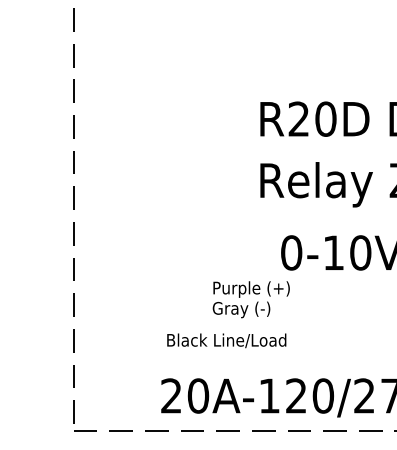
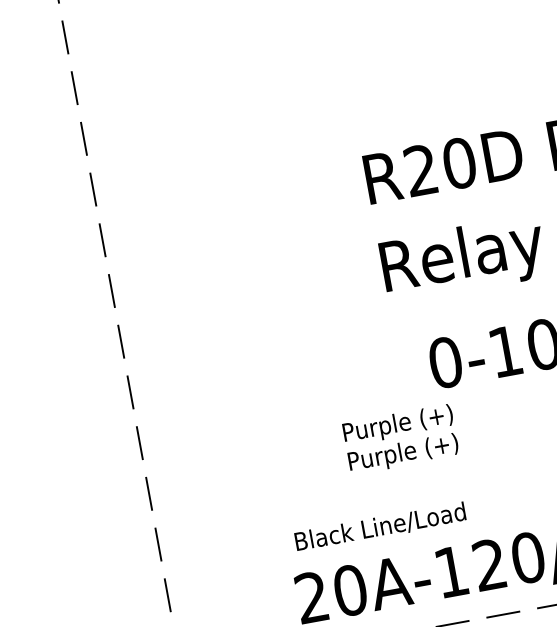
text: (250, 309) -> (401, 453), Gray (-) -> Purple (+)
text: (226, 340) -> (380, 526), moved

